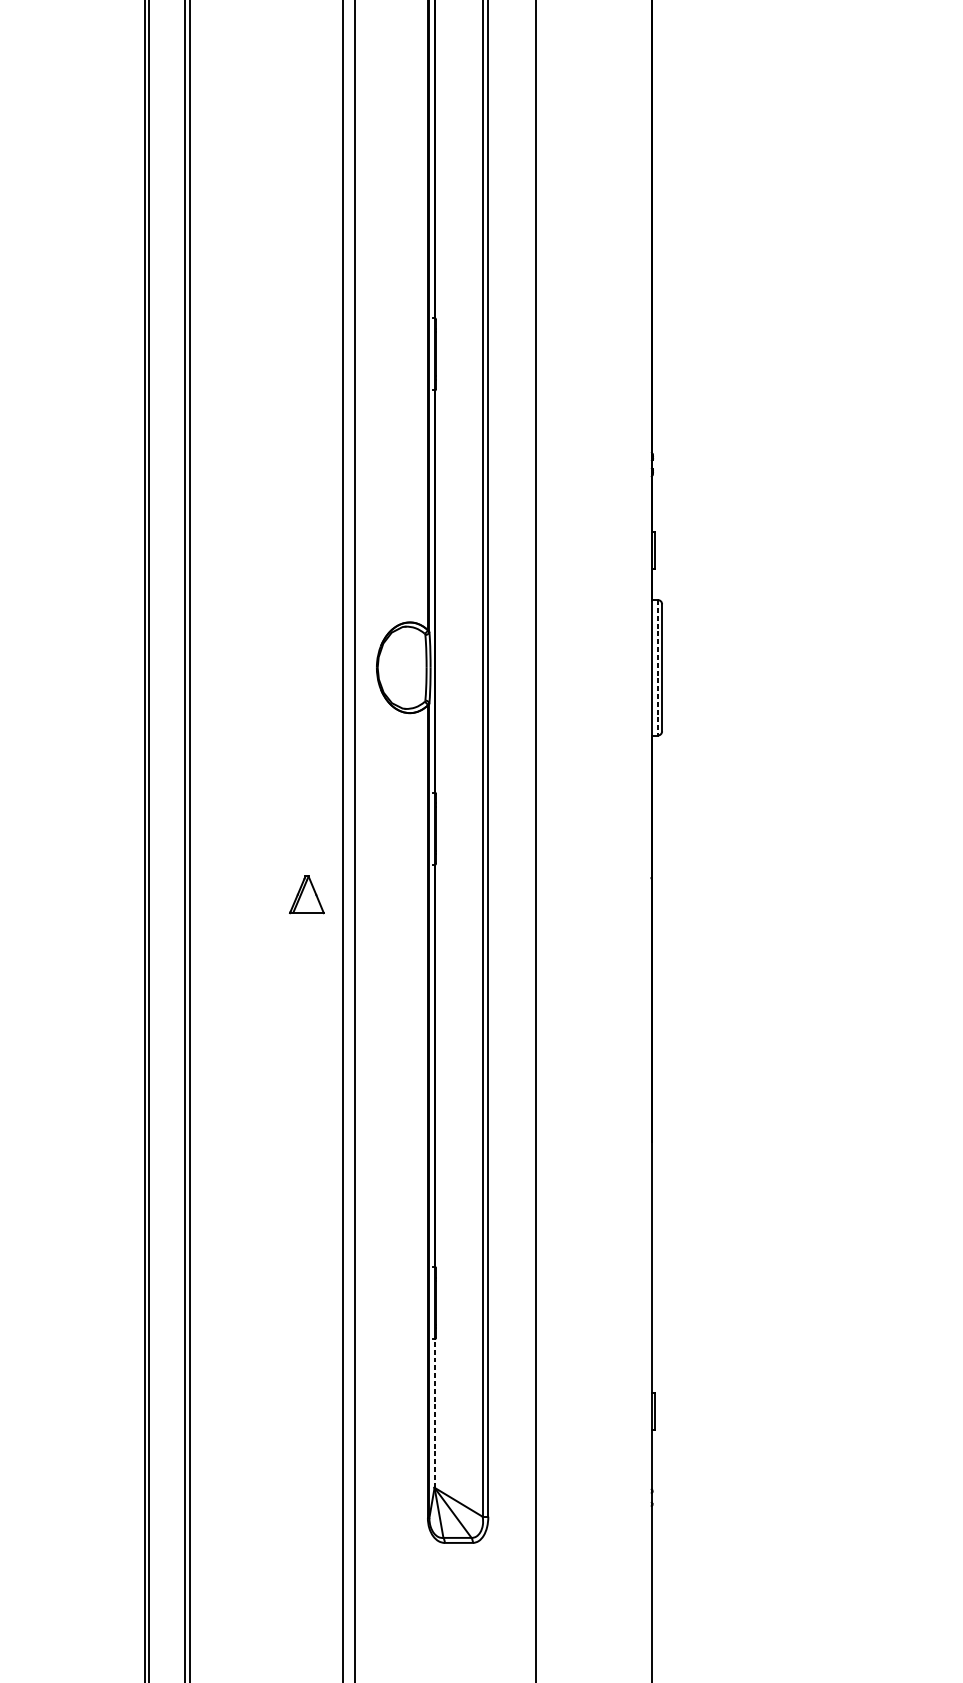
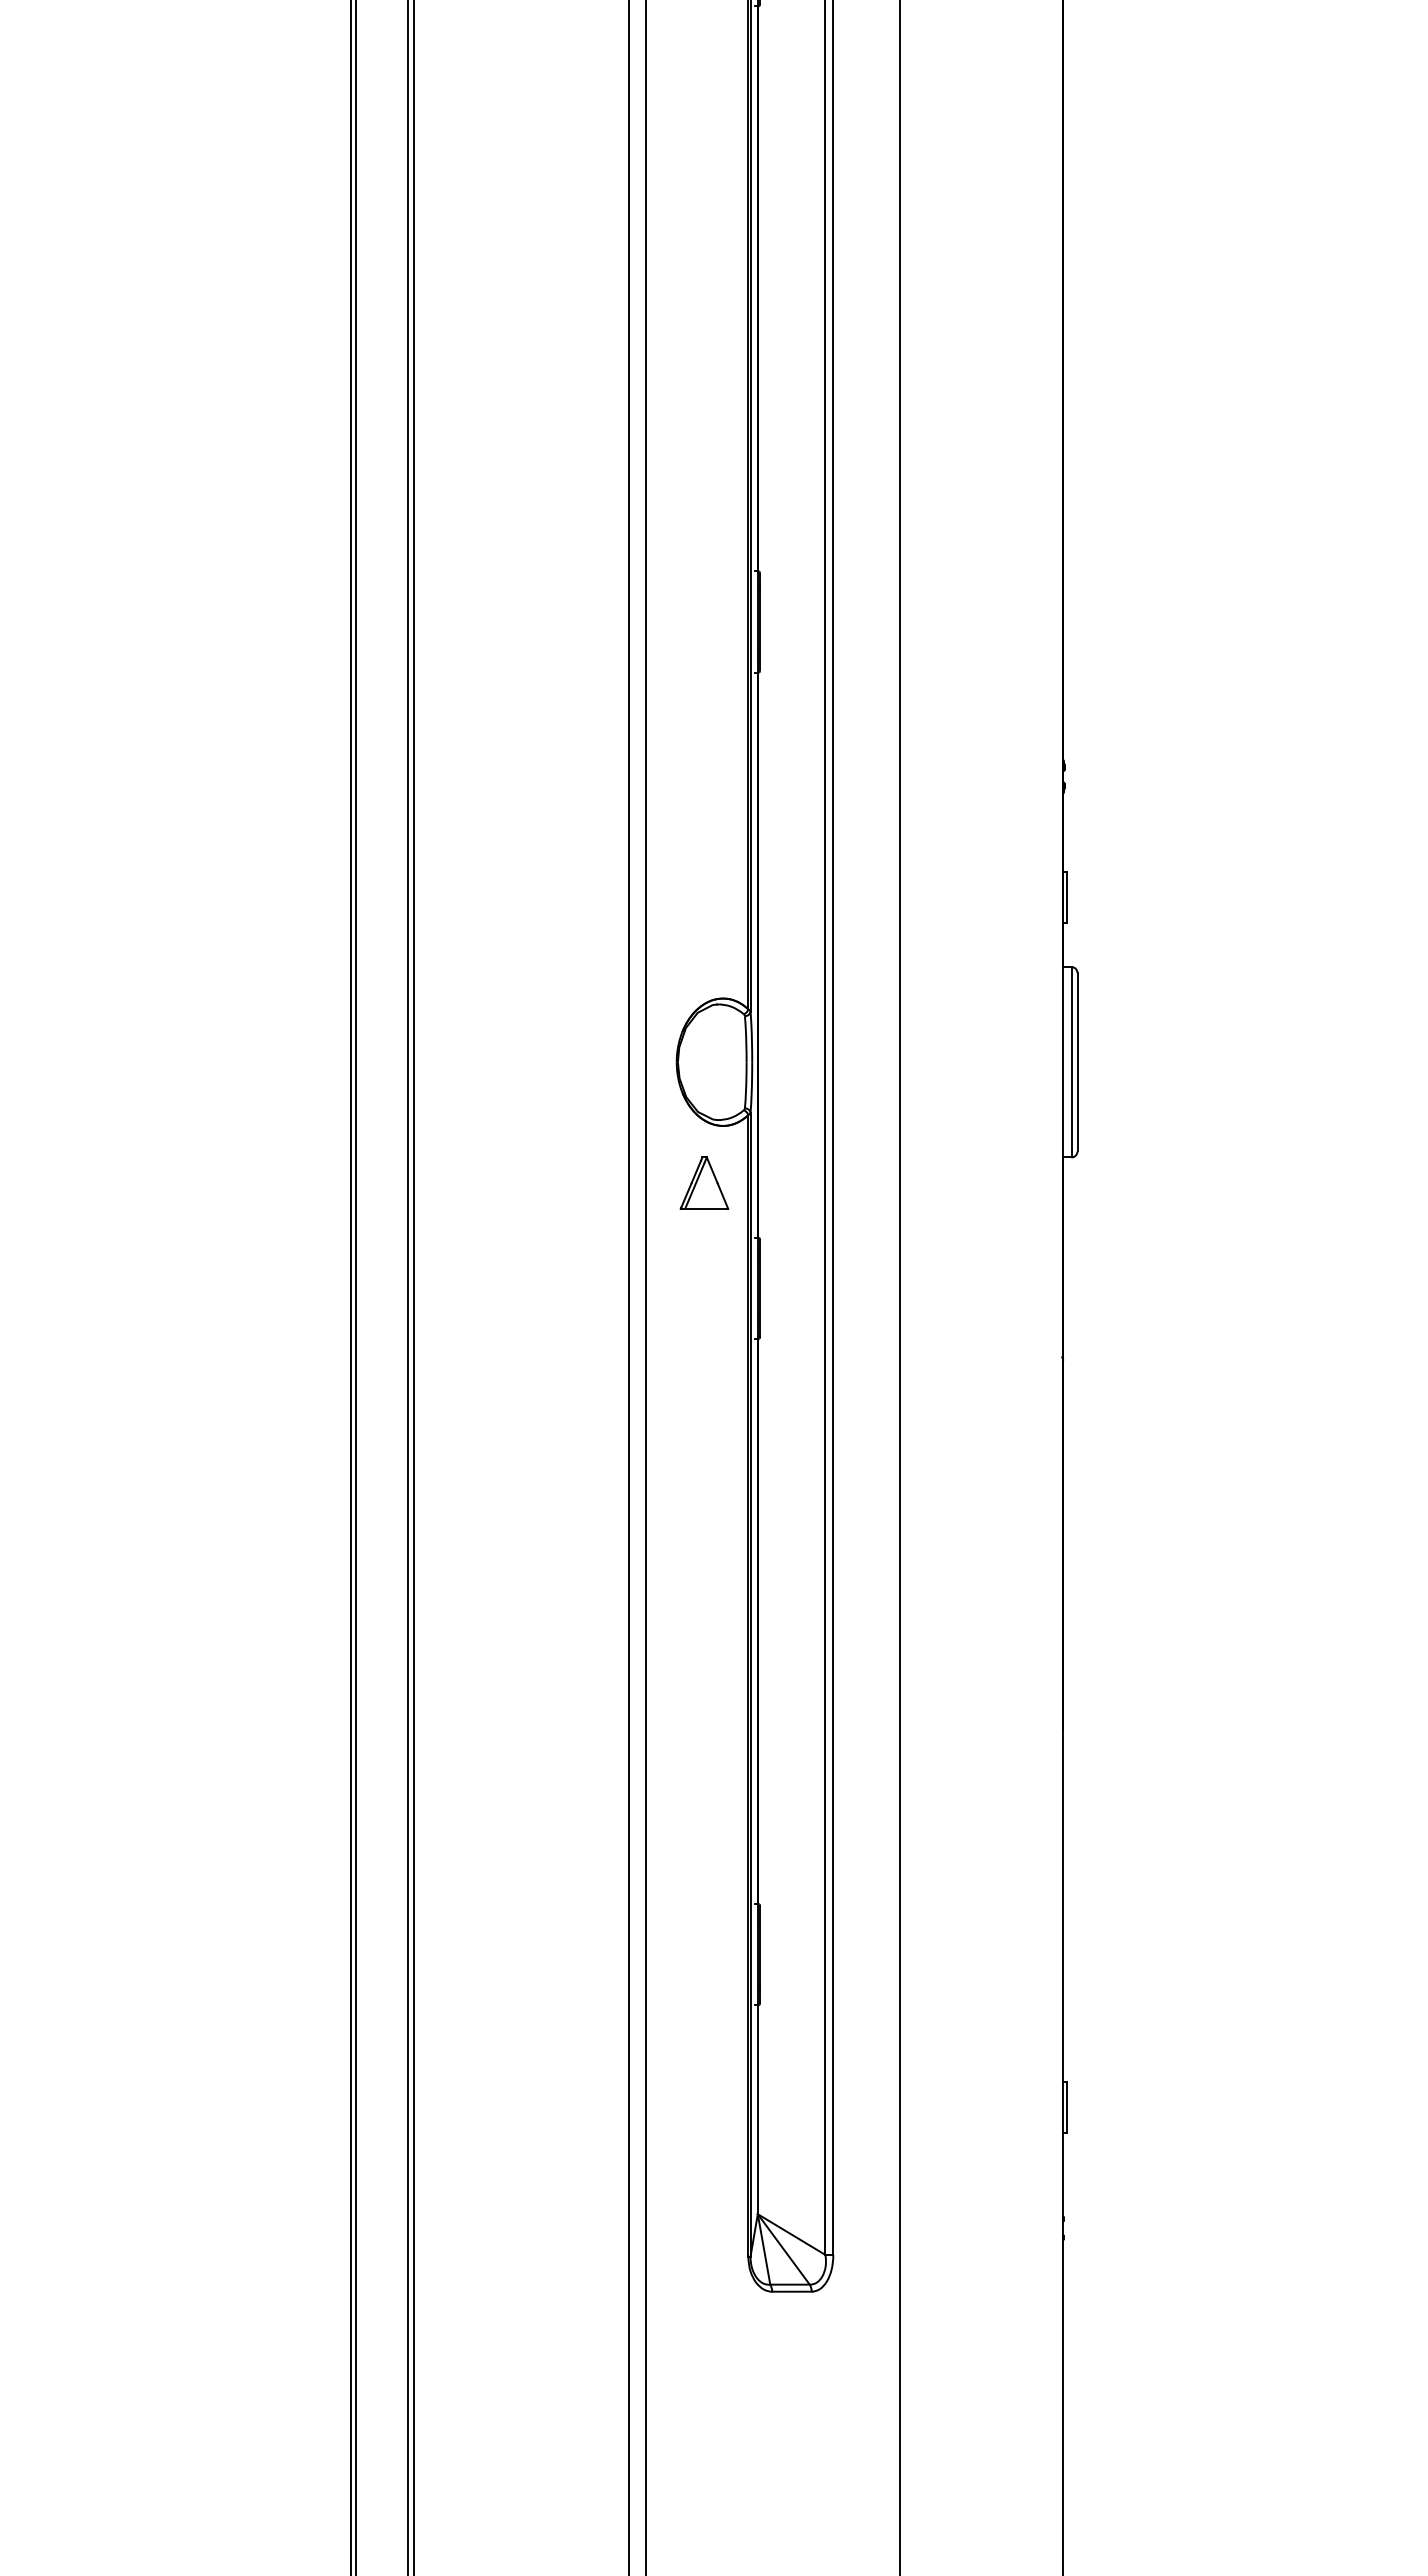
line: (657, 667) -> (1071, 1062), dashed -> solid
part: (306, 894) -> (704, 1182), moved
line: (434, 1413) -> (757, 2109), dashed -> solid

